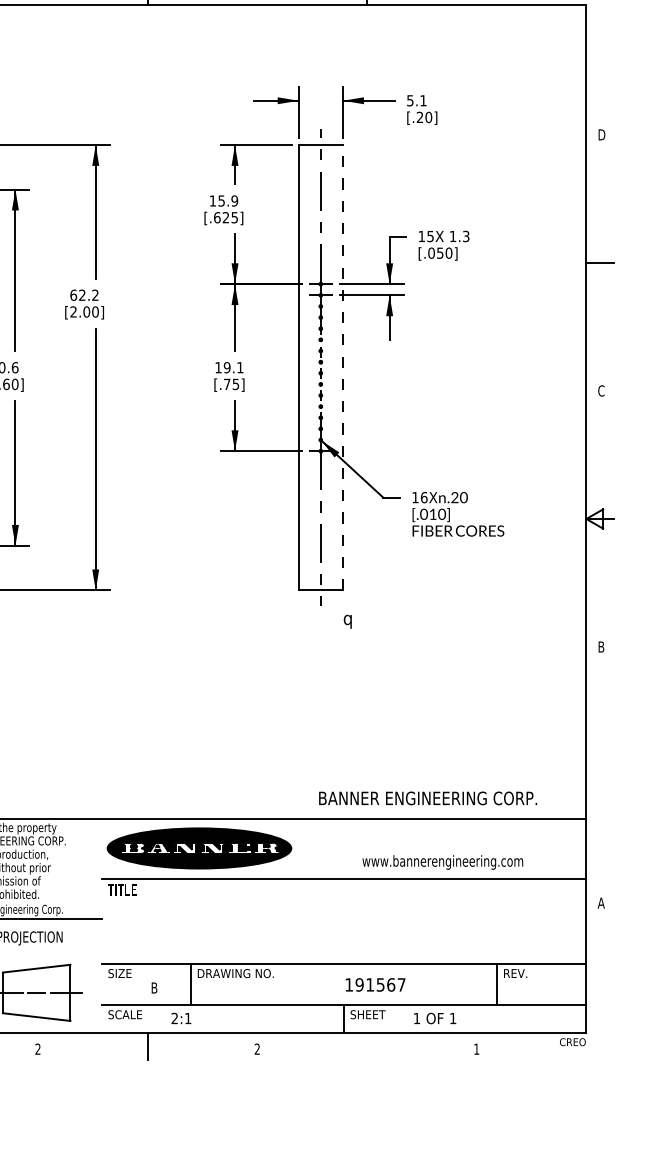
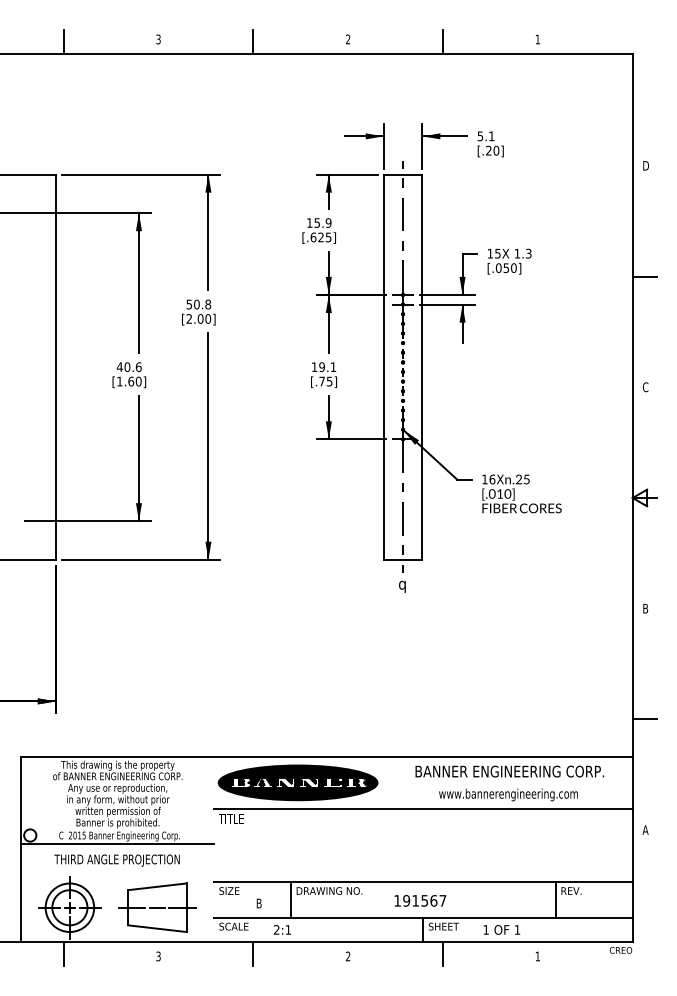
text: (84, 295) -> (198, 304), 62.2 -> 50.8
line: (343, 368) -> (422, 367), dashed -> solid
text: (463, 497) -> (526, 479), .20 -> .25
text: (347, 621) -> (402, 586), moved
line: (600, 775) -> (644, 719), added
text: (427, 798) -> (509, 771), moved
text: (375, 984) -> (420, 900), moved
line: (367, 1046) -> (443, 954), added
text: (38, 1049) -> (158, 956), 2 -> 3

